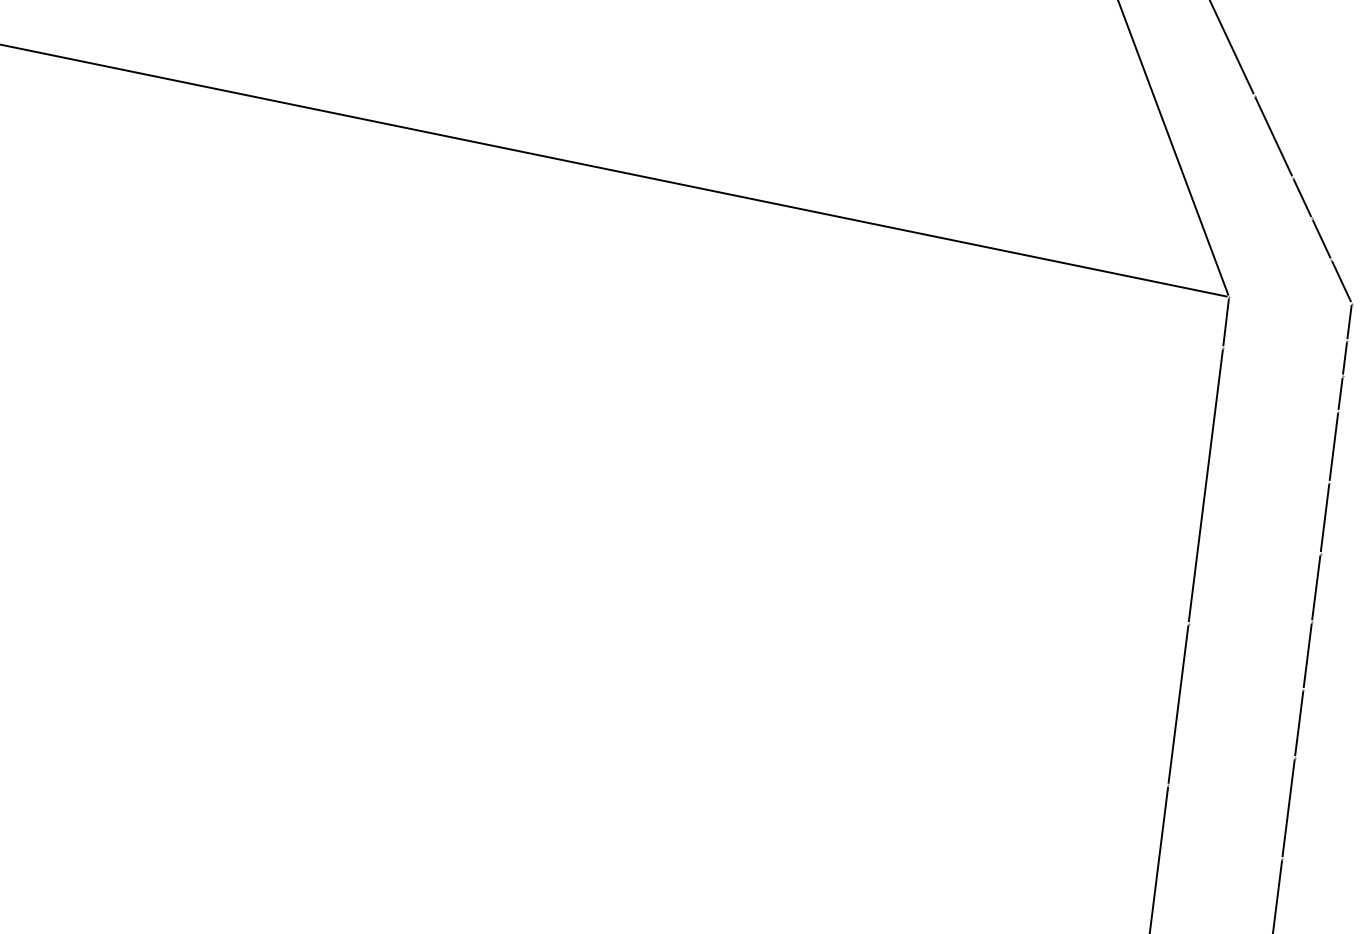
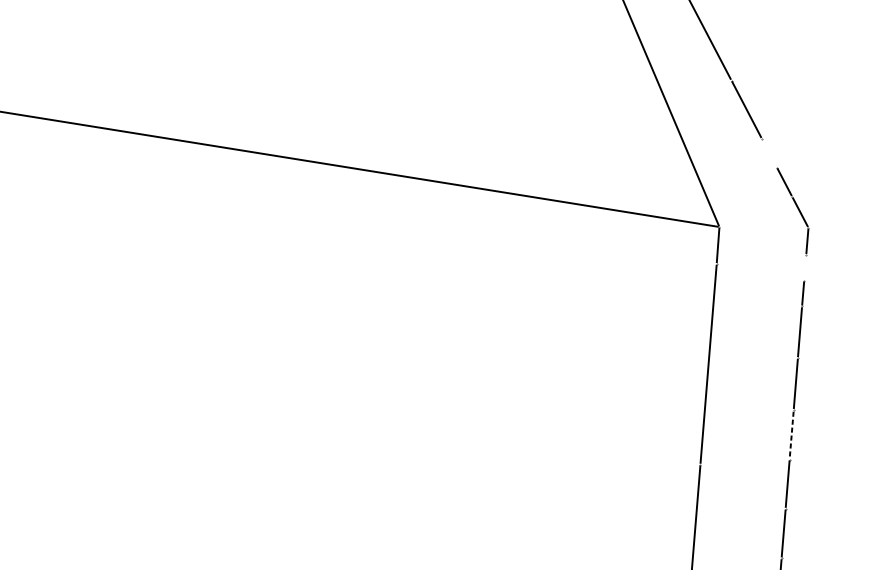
line: (1302, 198) -> (769, 153), removed
line: (1344, 358) -> (804, 267), removed
line: (1316, 587) -> (791, 434), solid -> dashed

